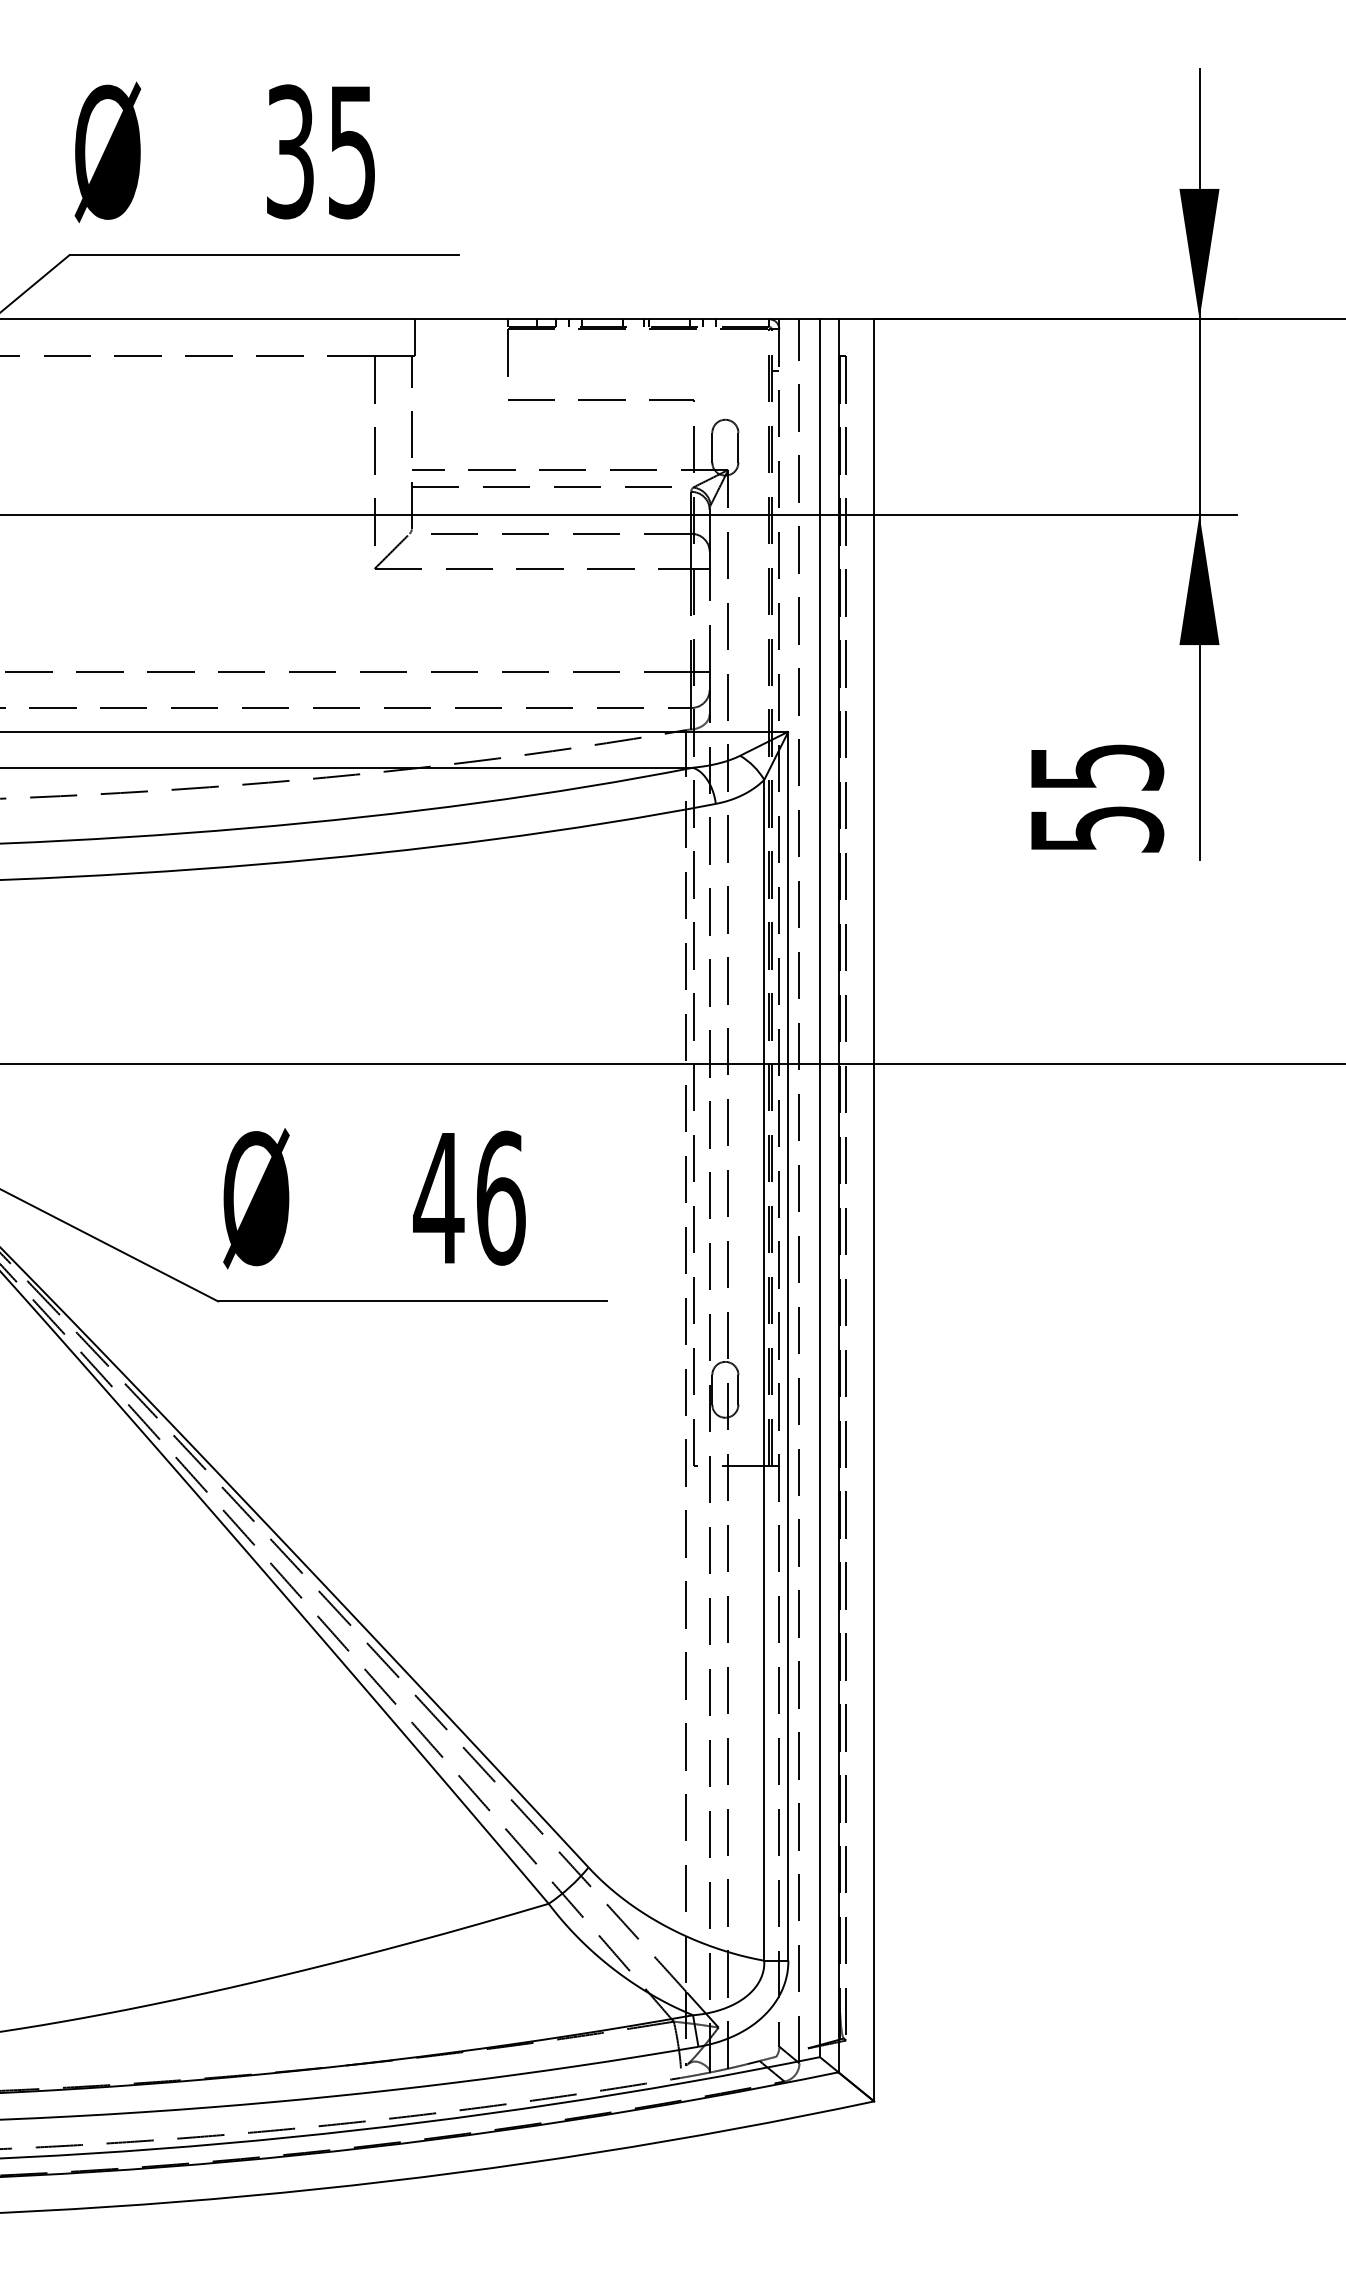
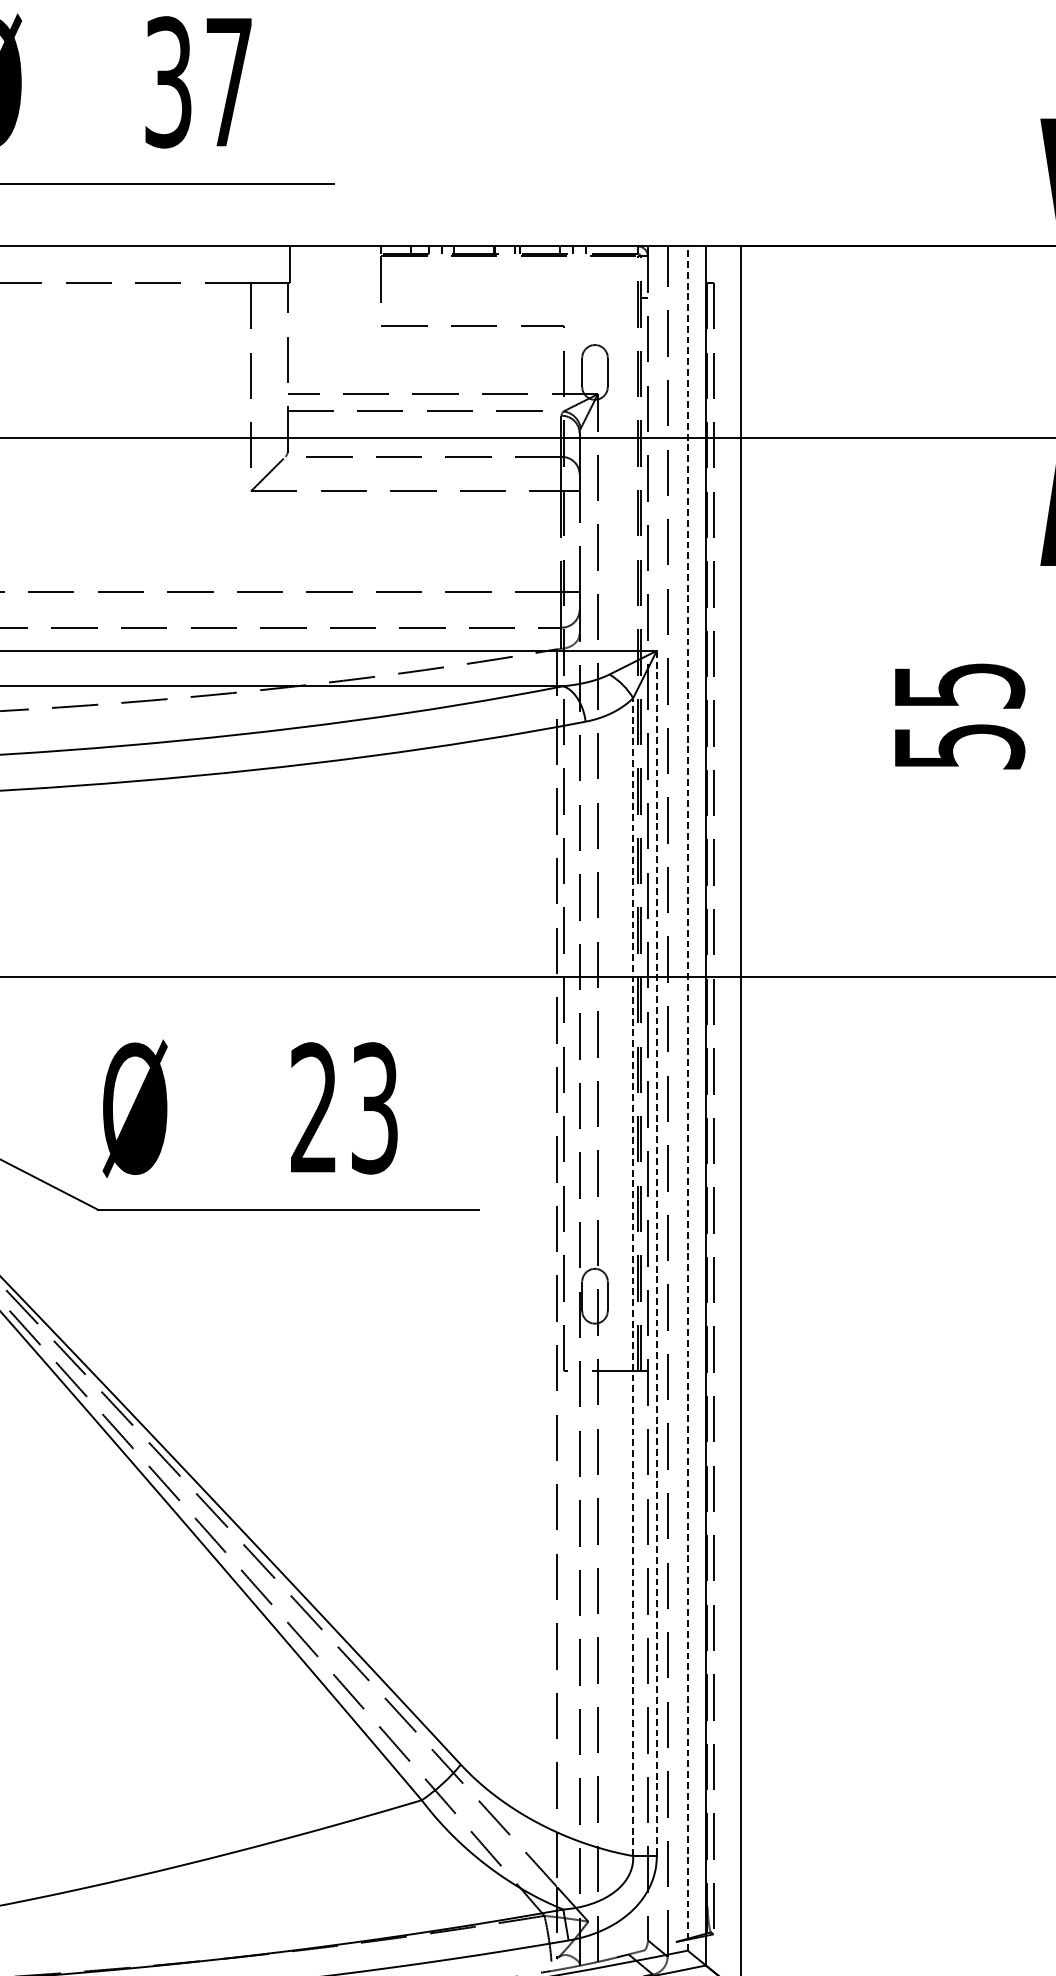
text: (352, 152) -> (229, 82), 35 -> 37
line: (819, 1188) -> (687, 1098), solid -> dashed
text: (469, 1197) -> (344, 1107), 46 -> 23
line: (788, 1346) -> (656, 1253), solid -> dashed
line: (764, 1369) -> (633, 1276), solid -> dashed

